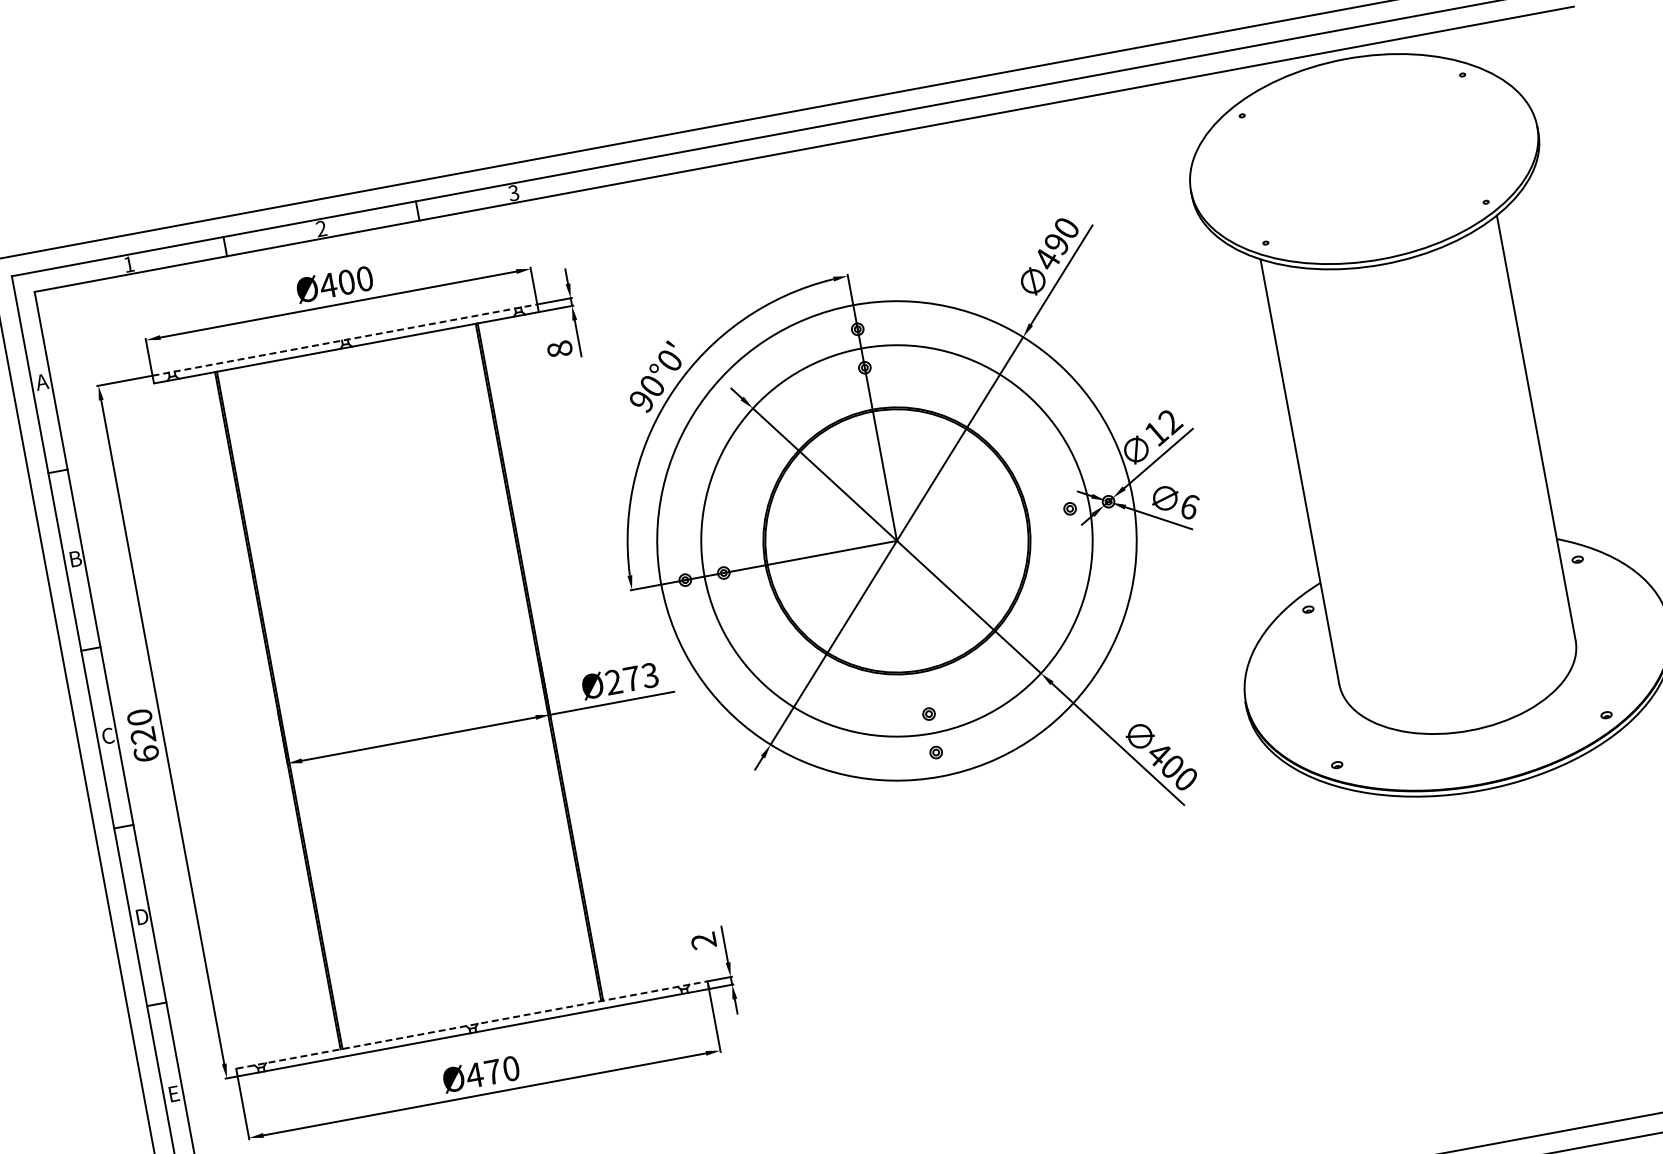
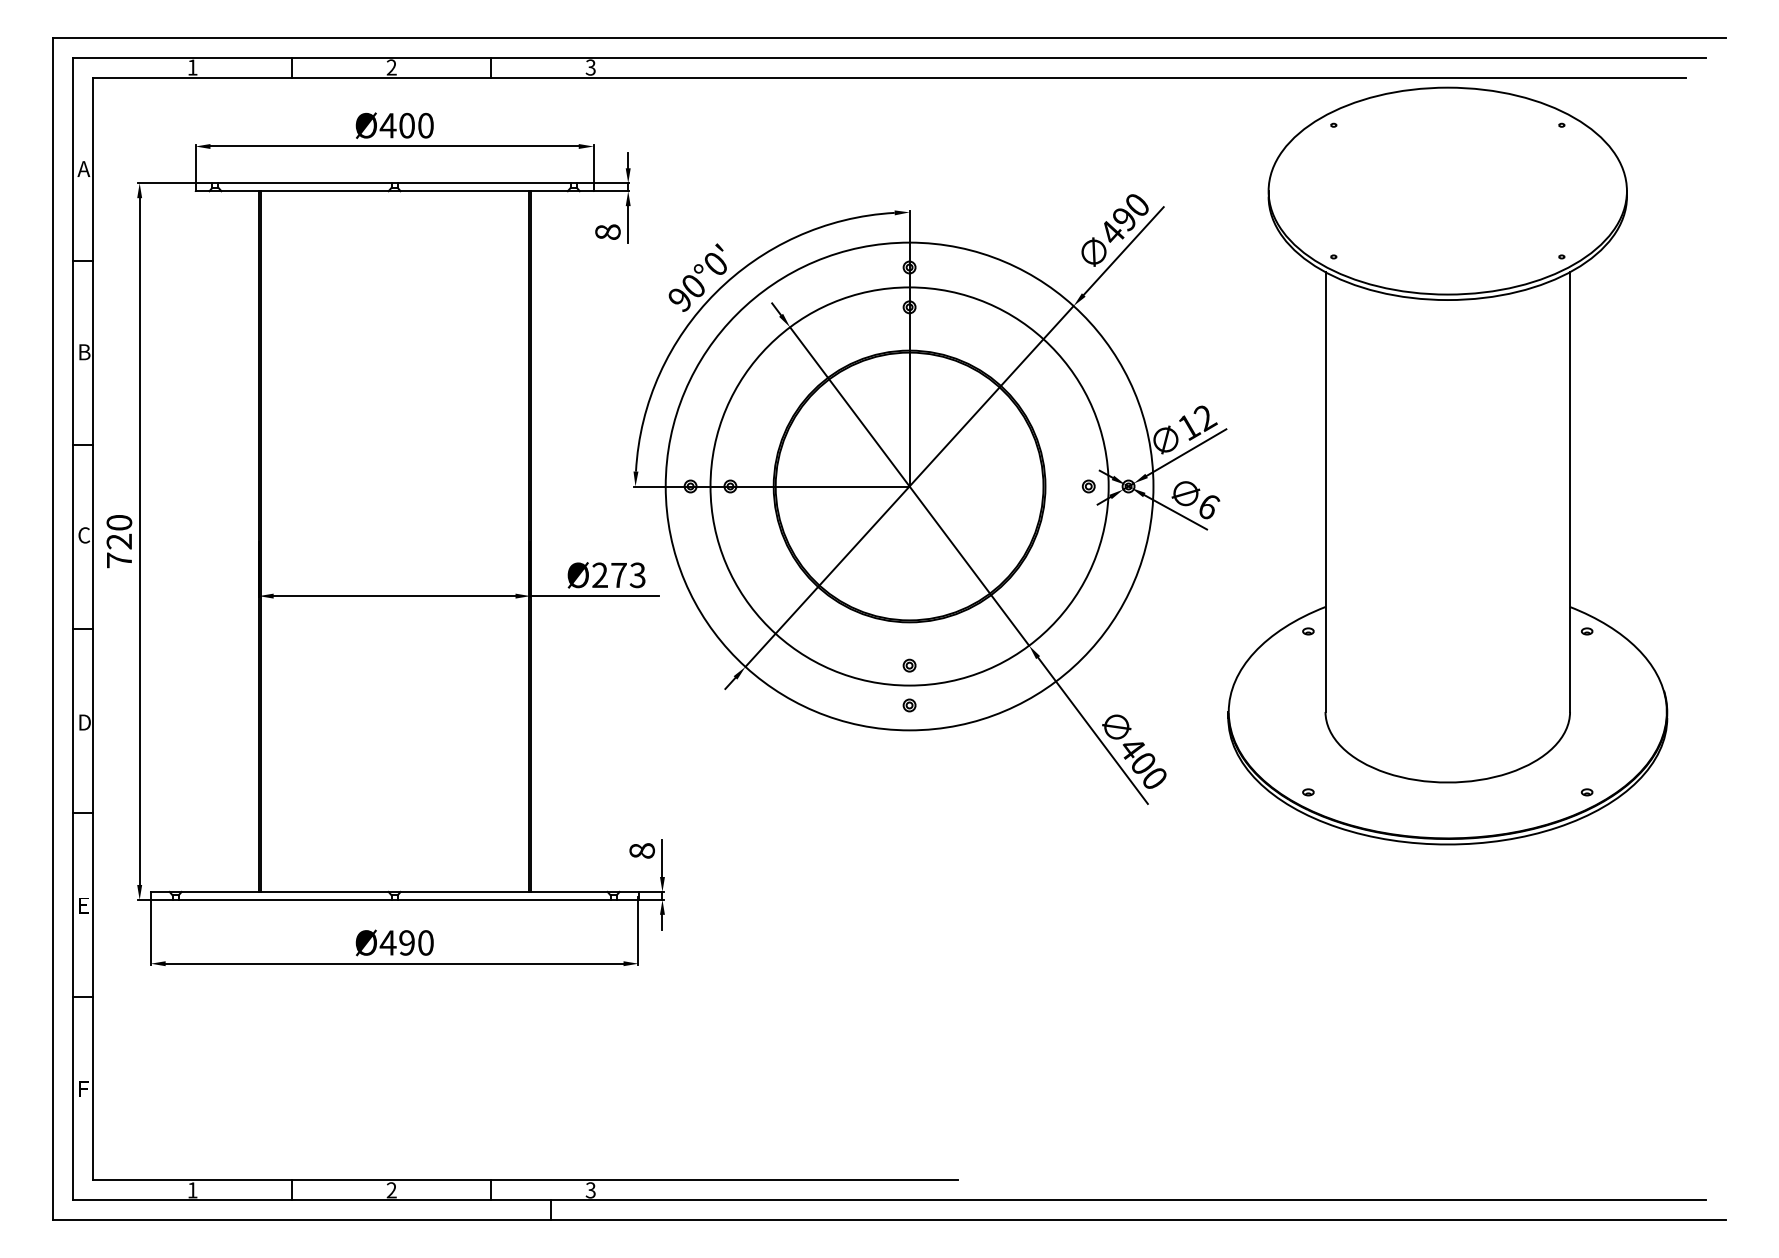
line: (345, 340) -> (395, 183), dashed -> solid
text: (146, 753) -> (119, 560), 620 -> 720
text: (703, 940) -> (641, 850), 2 -> 8
line: (472, 1024) -> (395, 891), dashed -> solid
text: (492, 1071) -> (406, 942), Ø470 -> Ø490

